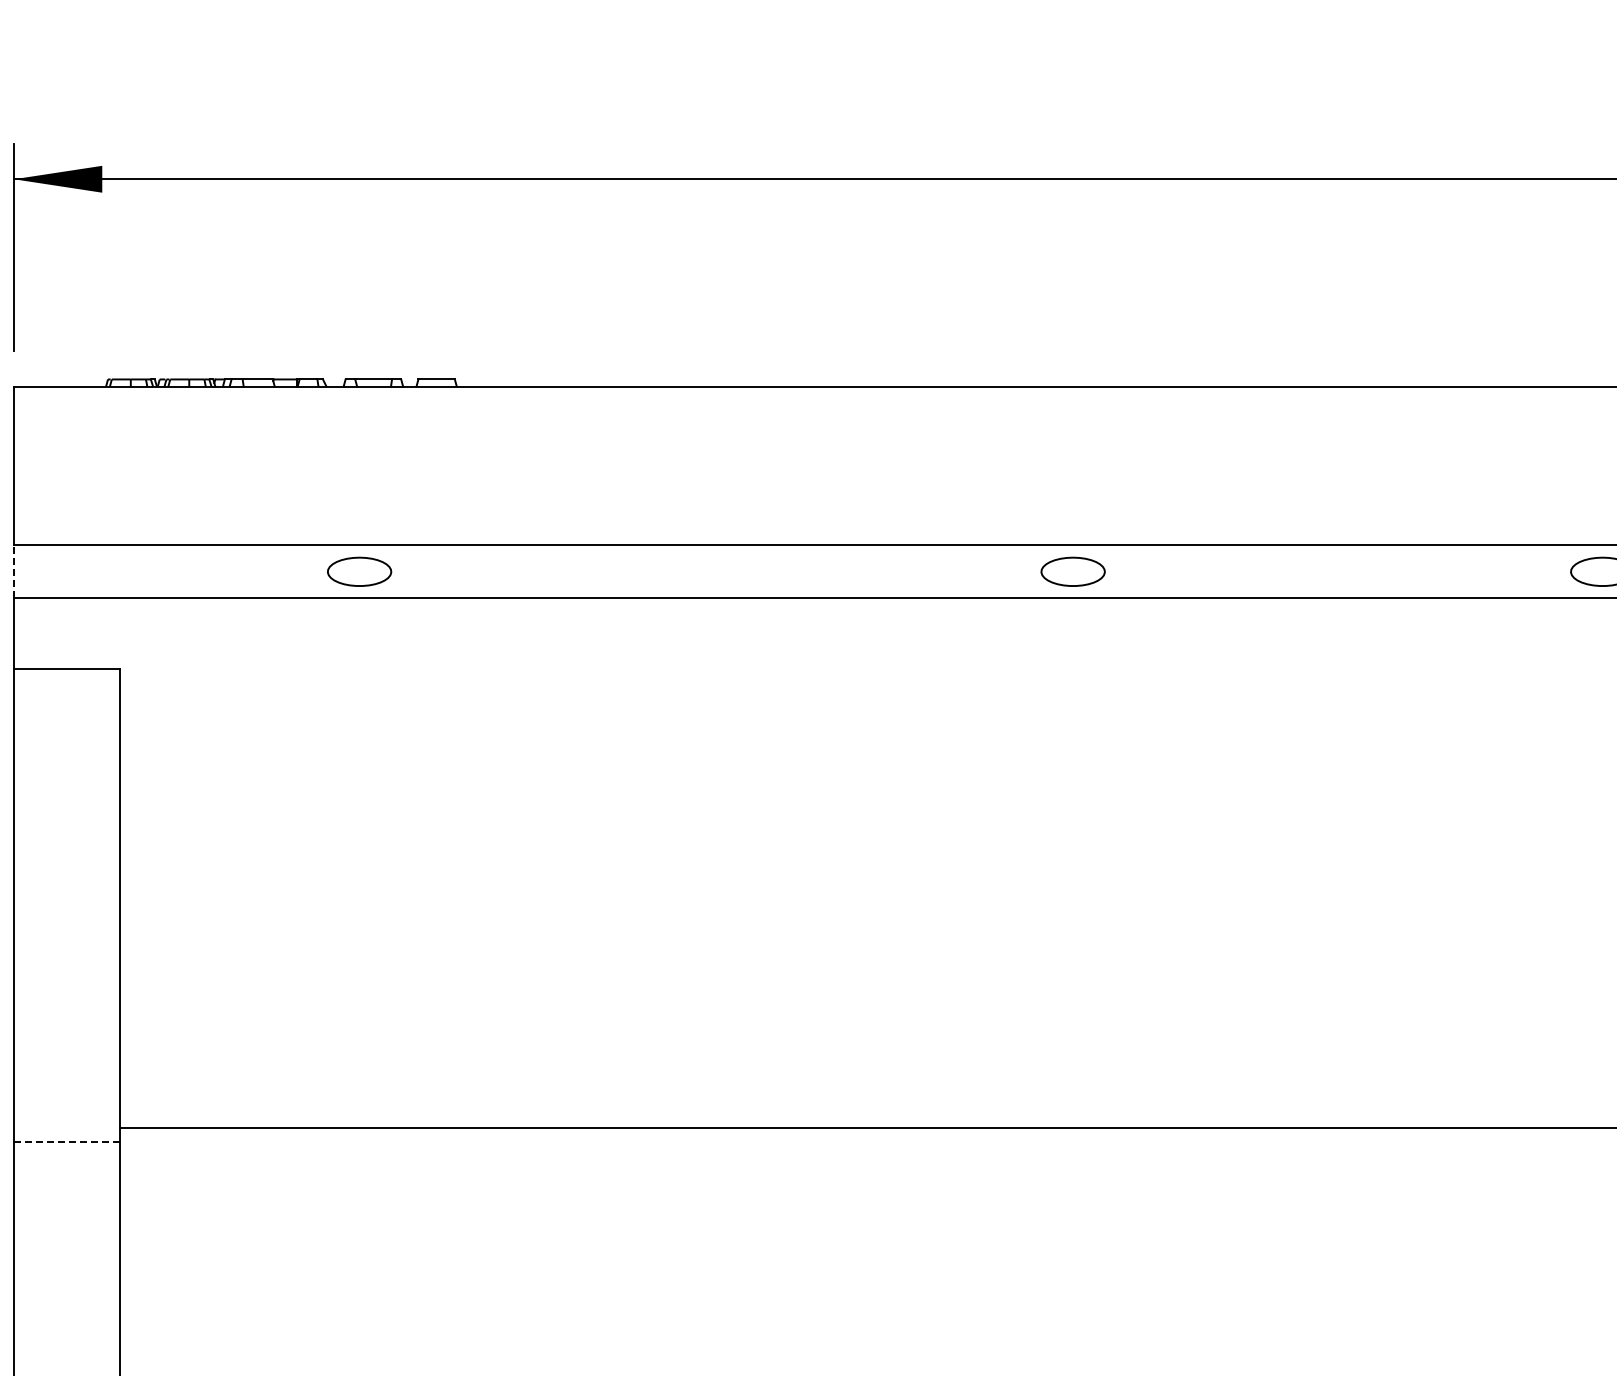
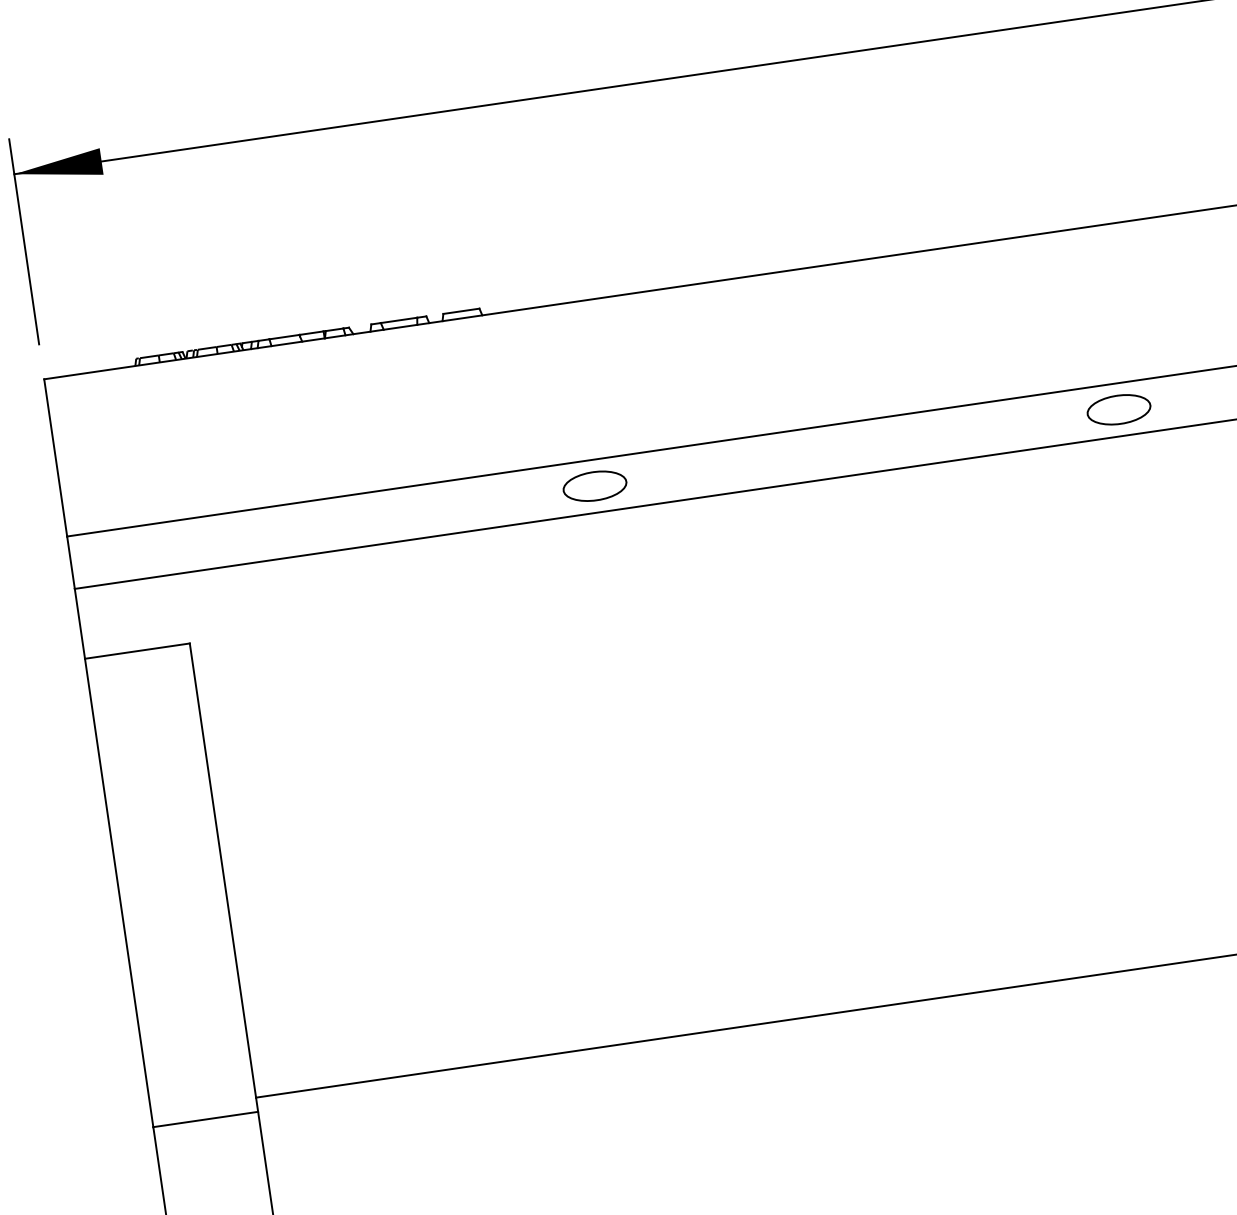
line: (14, 571) -> (71, 562), dashed -> solid
part: (359, 571) -> (594, 485), moved
line: (66, 1142) -> (205, 1119), dashed -> solid

